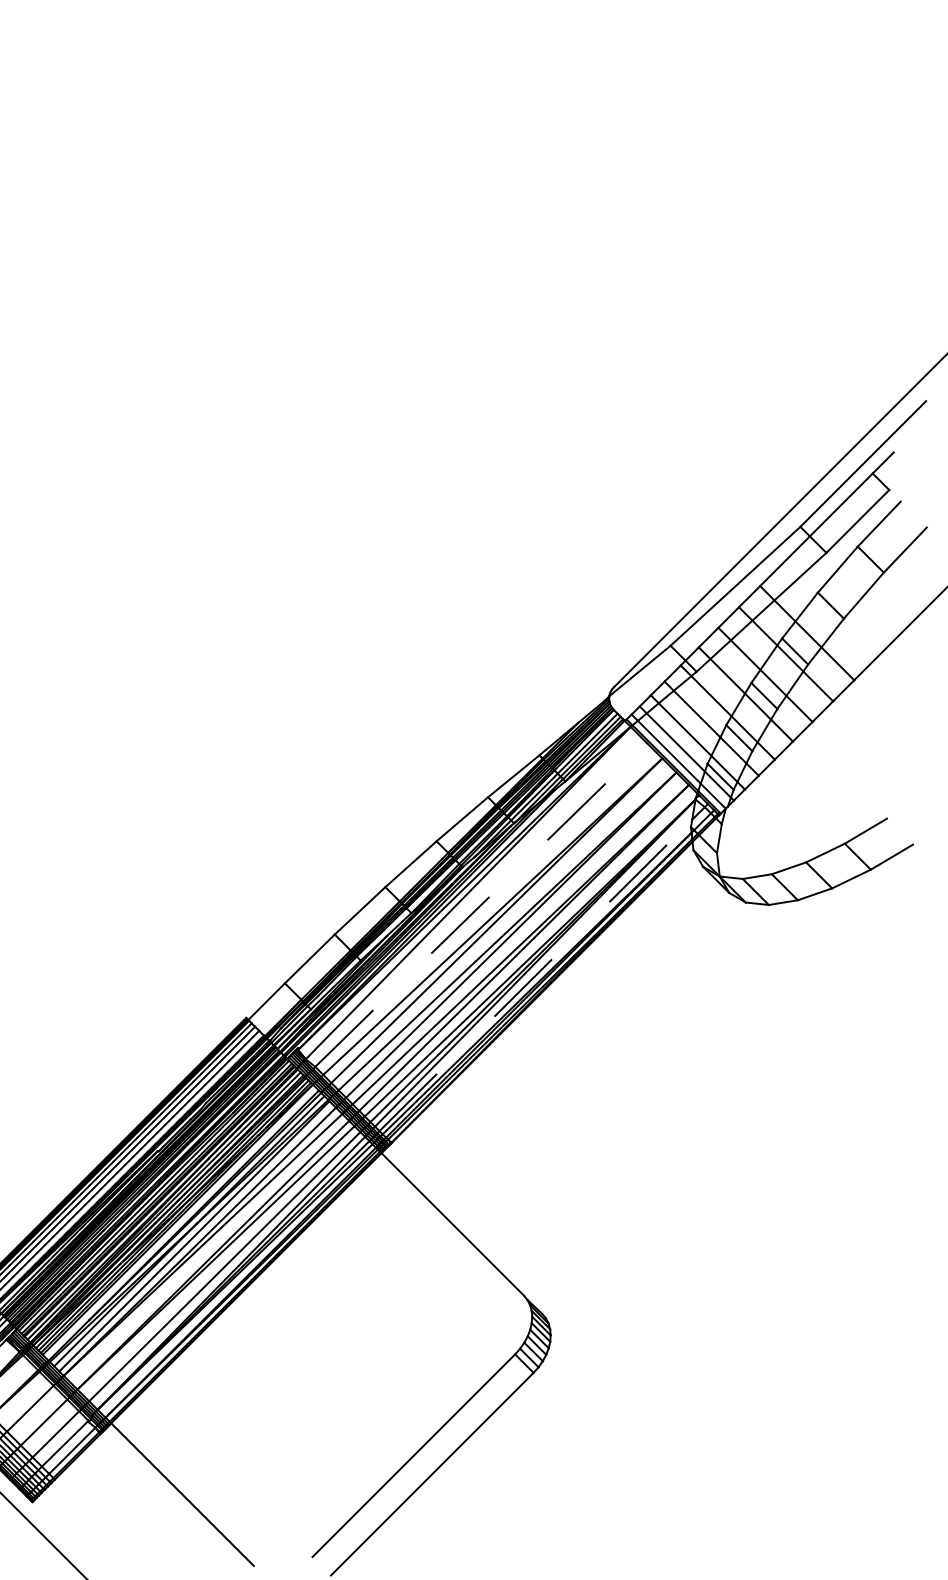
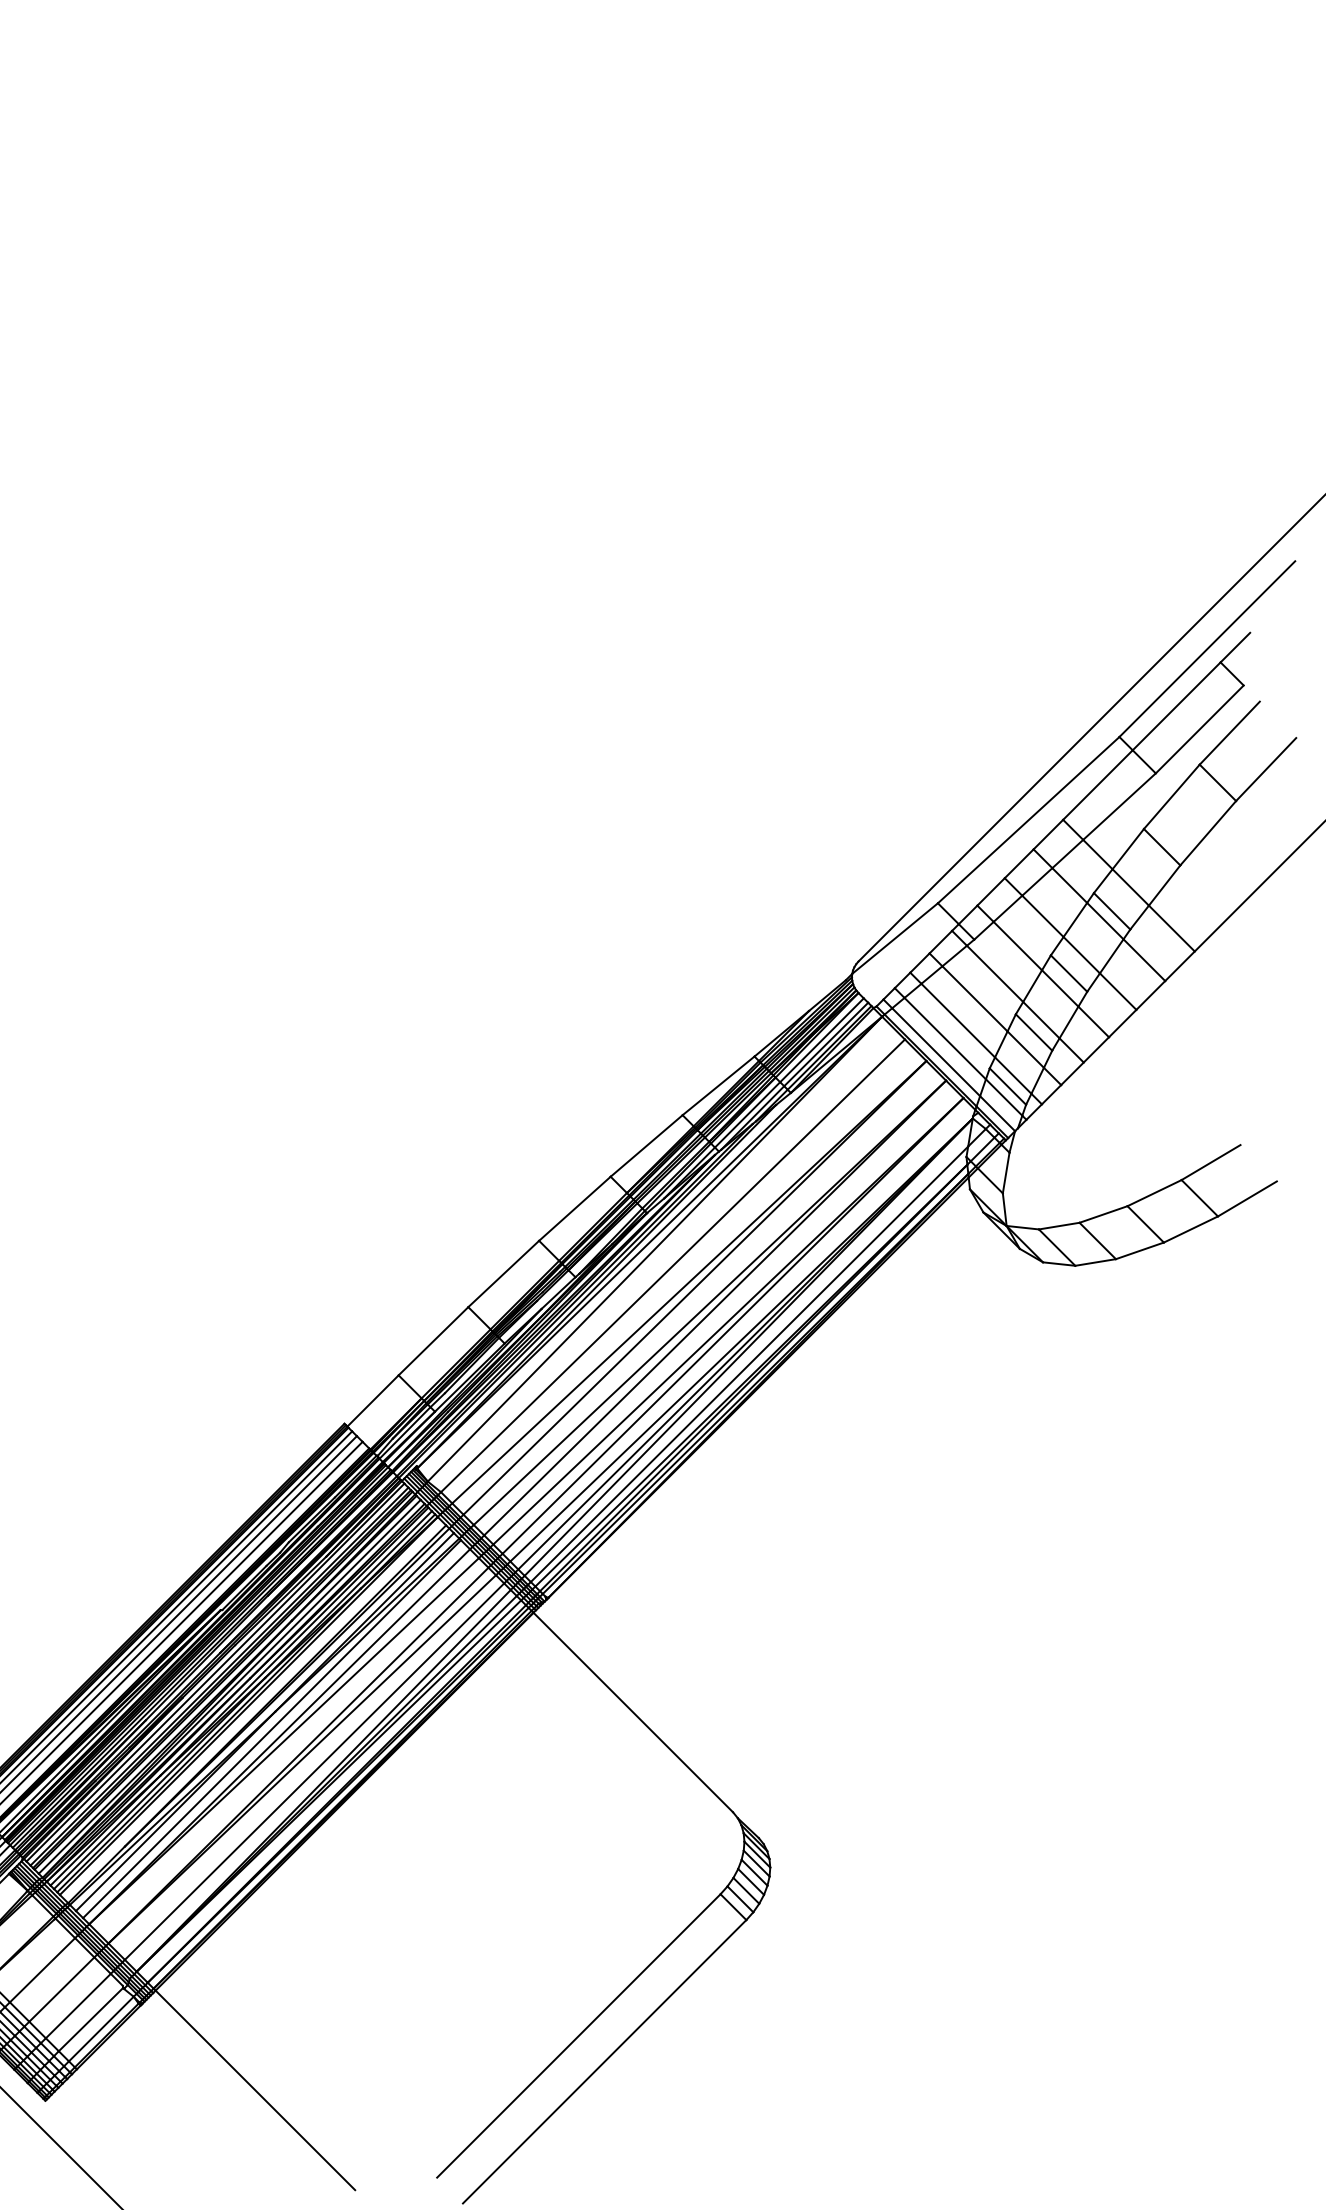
line: (481, 904) -> (673, 1265), dashed -> solid
line: (535, 975) -> (749, 1364), dashed -> solid

